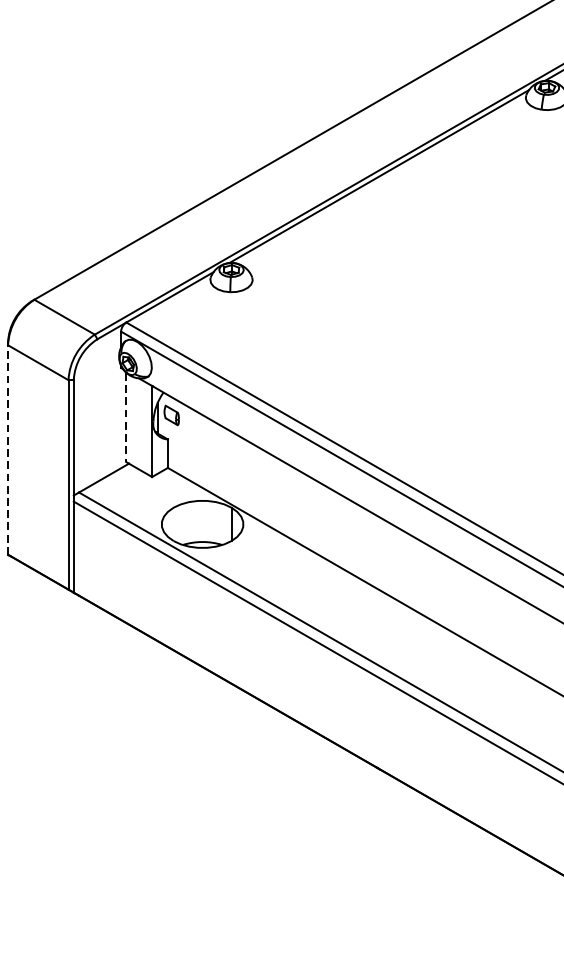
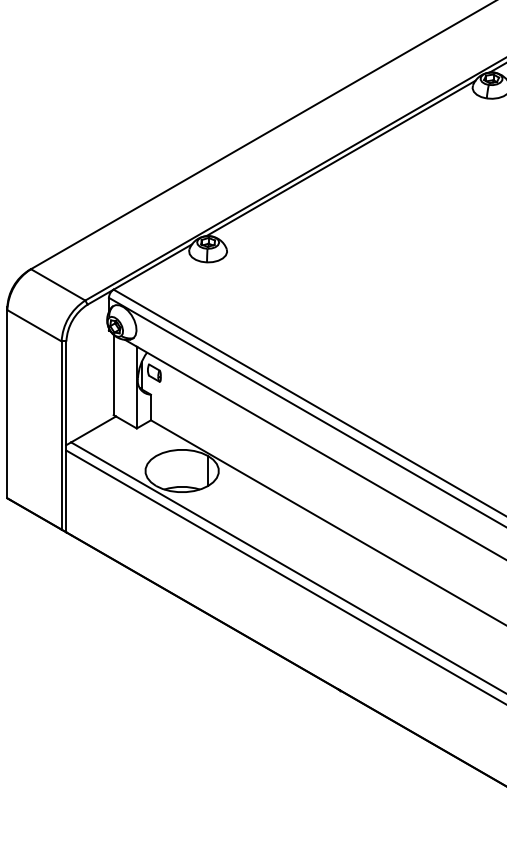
line: (126, 418) -> (113, 375), dashed -> solid
line: (8, 449) -> (7, 403), dashed -> solid

